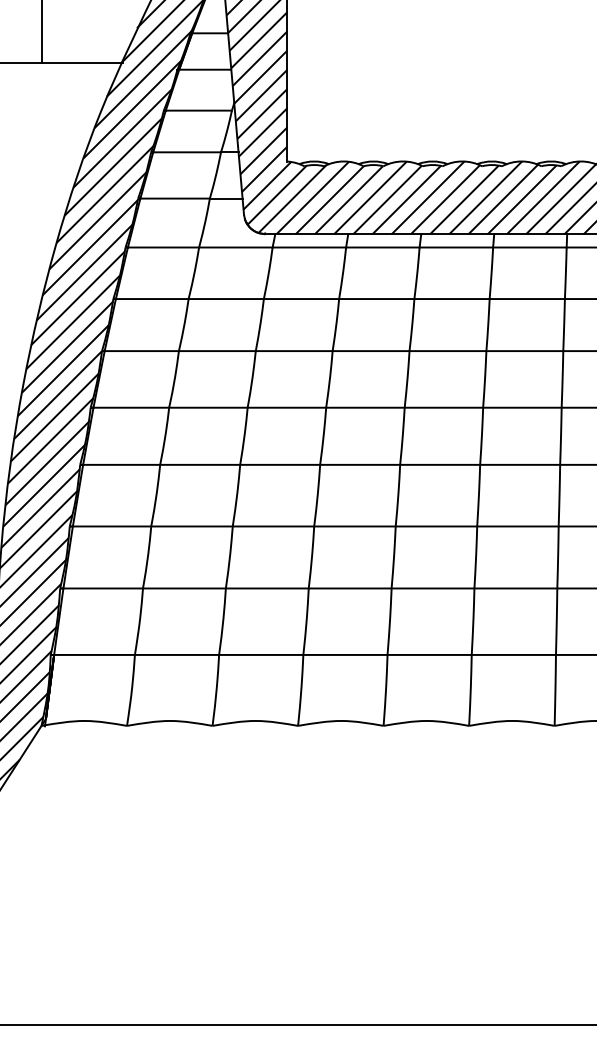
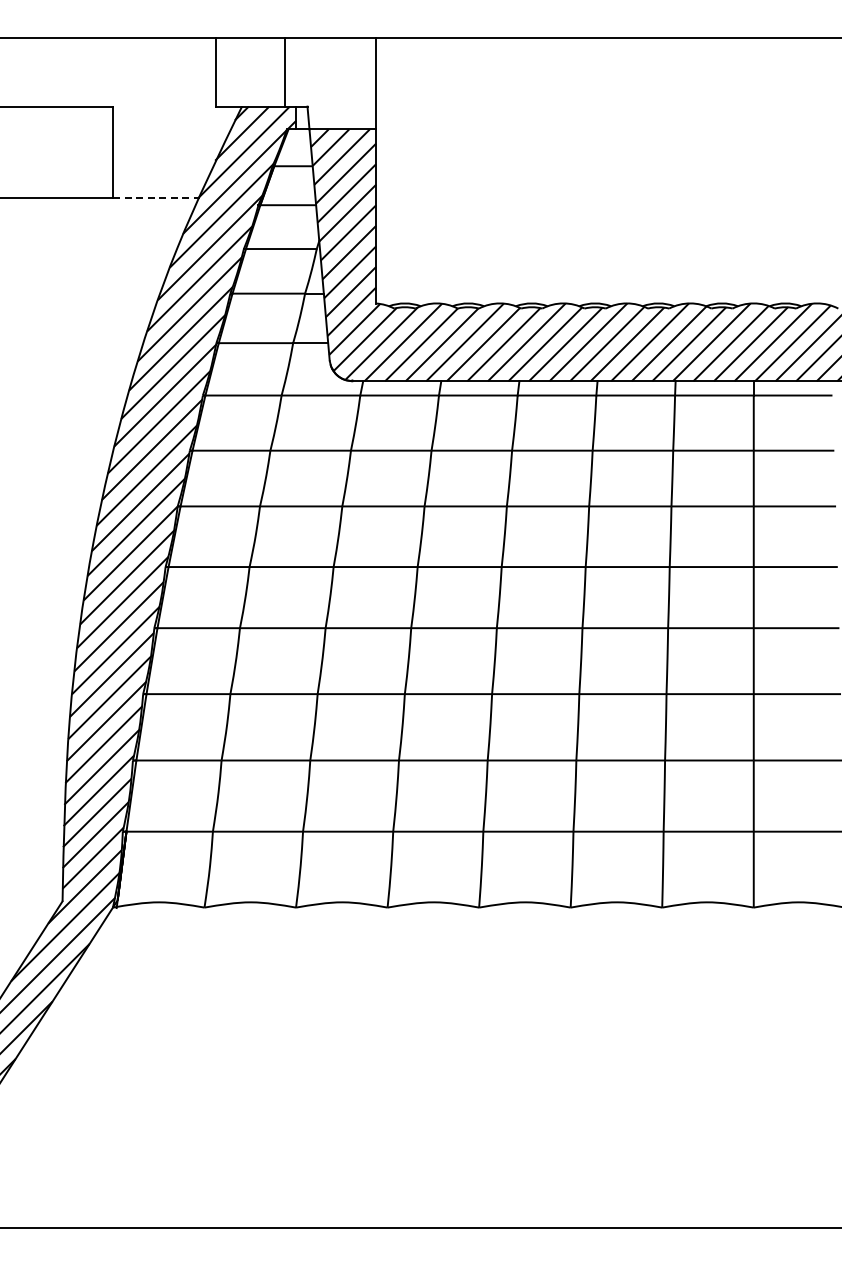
line: (82, 63) -> (156, 198), solid -> dashed

